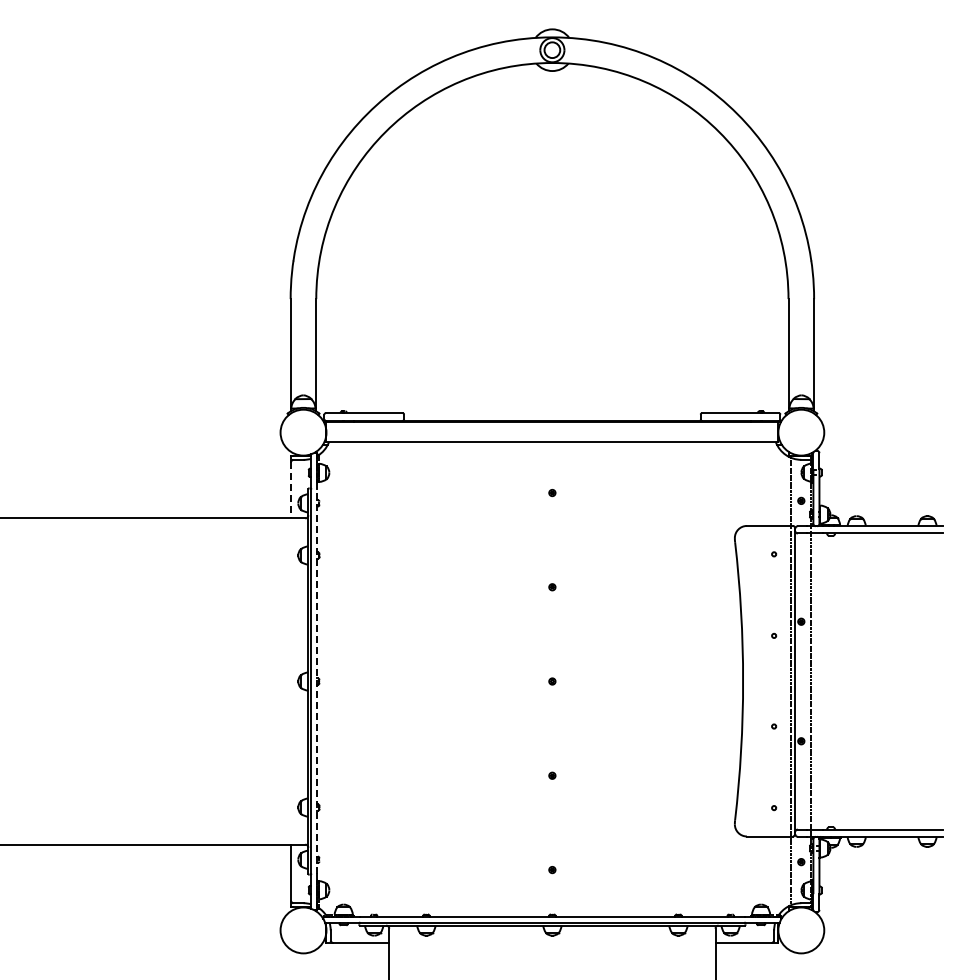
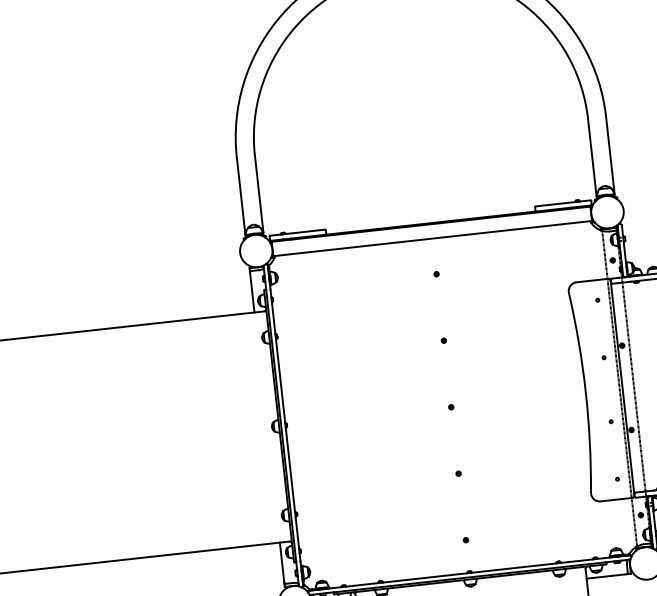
line: (291, 490) -> (252, 292), dashed -> solid
line: (317, 681) -> (285, 425), dashed -> solid

